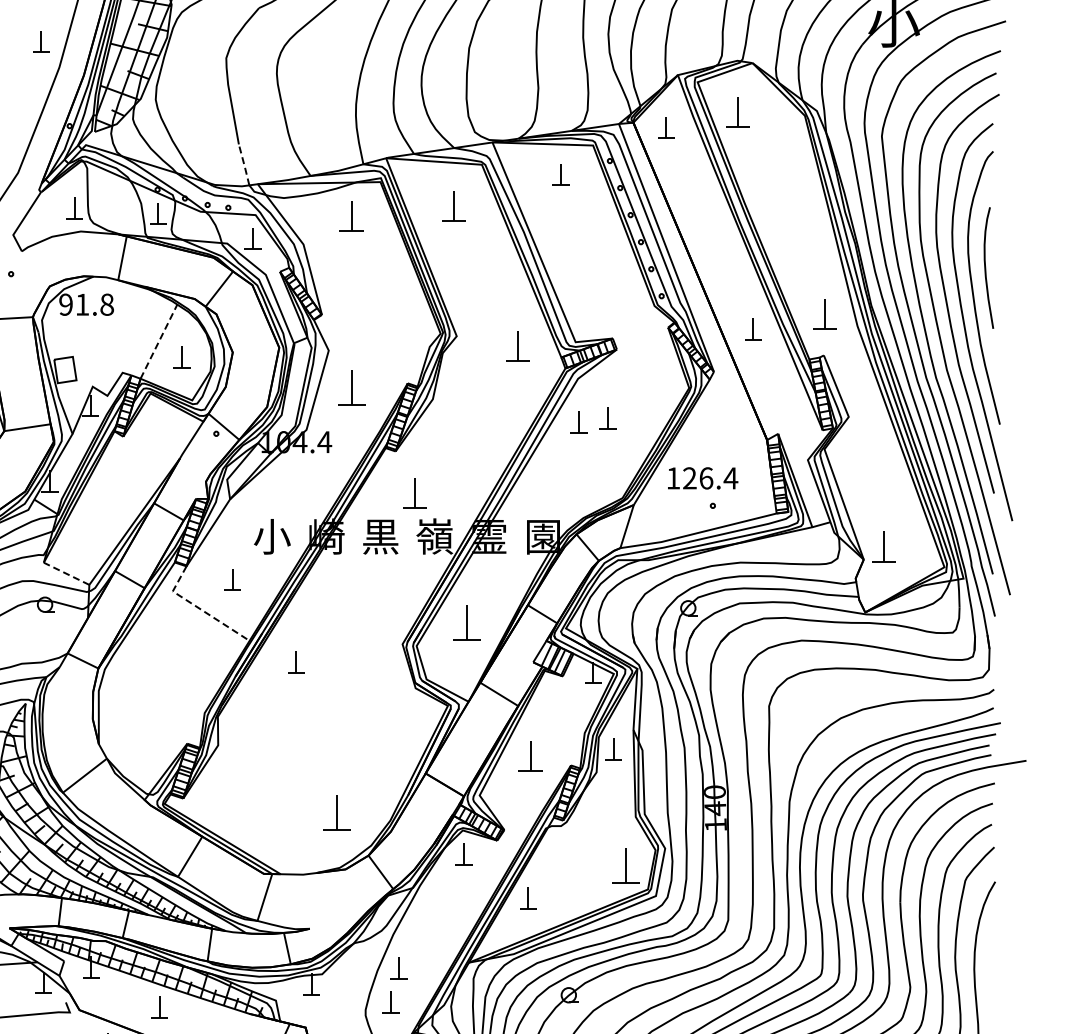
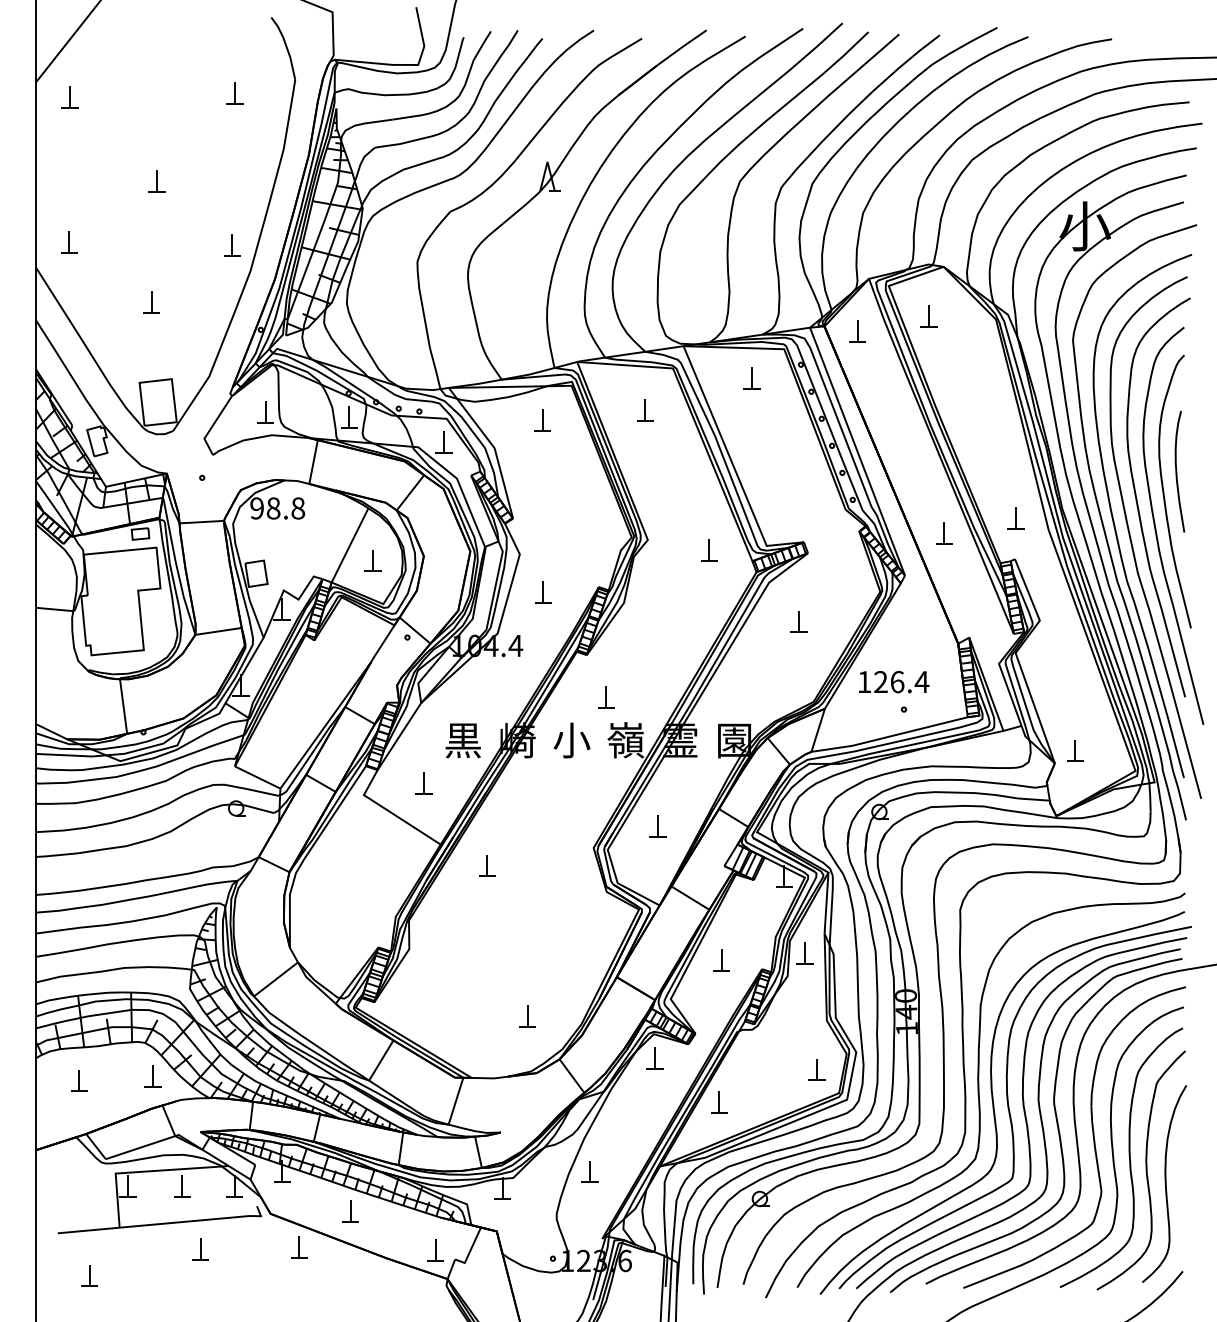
part: (737, 112) -> (928, 316), size x0.71
line: (244, 164) -> (435, 368), dashed -> solid
part: (454, 206) -> (645, 410), size x0.71
part: (351, 216) -> (542, 420), size x0.71
text: (82, 304) -> (273, 508), 91.8 -> 98.8
part: (824, 314) -> (1015, 518), size x0.71
line: (159, 340) -> (350, 544), dashed -> solid
part: (518, 346) -> (709, 550), size x0.71
part: (352, 388) -> (543, 592), size x0.62
part: (578, 421) -> (769, 625), removed
part: (415, 493) -> (606, 697), size x0.71
text: (272, 536) -> (463, 740), 小 -> 黒
text: (380, 536) -> (571, 740), 黒 -> 小
part: (884, 546) -> (1075, 750), size x0.71
line: (66, 573) -> (257, 777), dashed -> solid
line: (198, 607) -> (389, 811), dashed -> solid
part: (466, 622) -> (657, 826), size x0.62
part: (530, 756) -> (721, 960), size x0.71
part: (336, 812) -> (527, 1016), size x0.62
part: (625, 865) -> (816, 1069), size x0.62
part: (390, 1001) -> (581, 1205), removed

